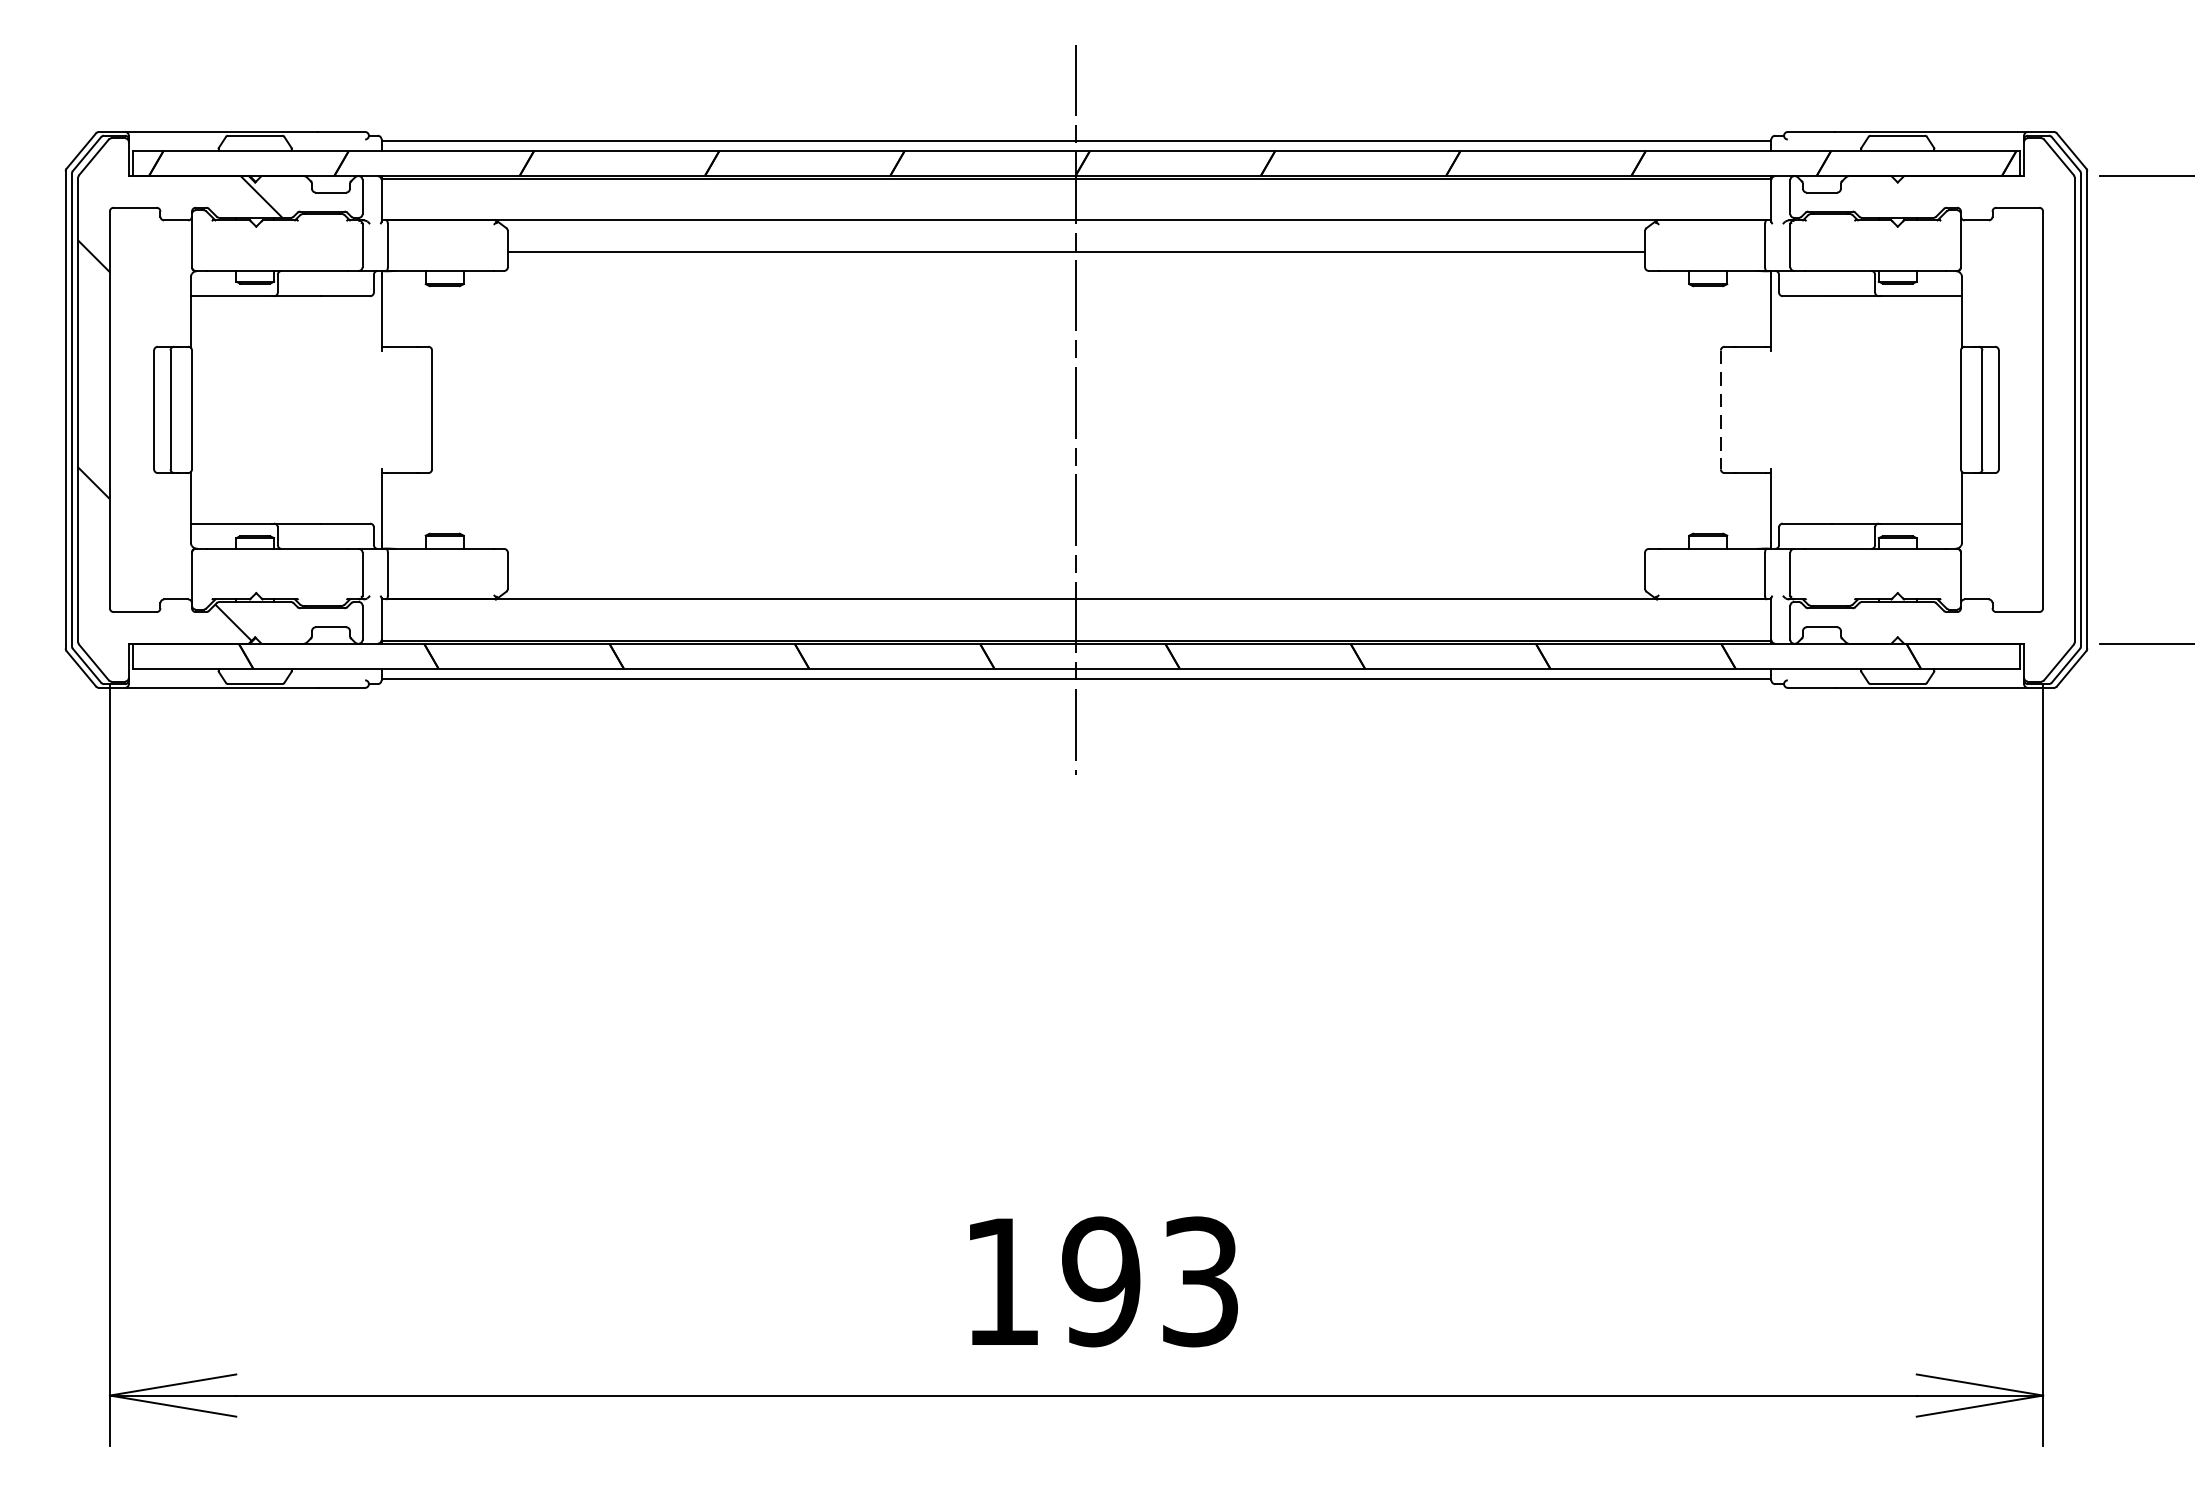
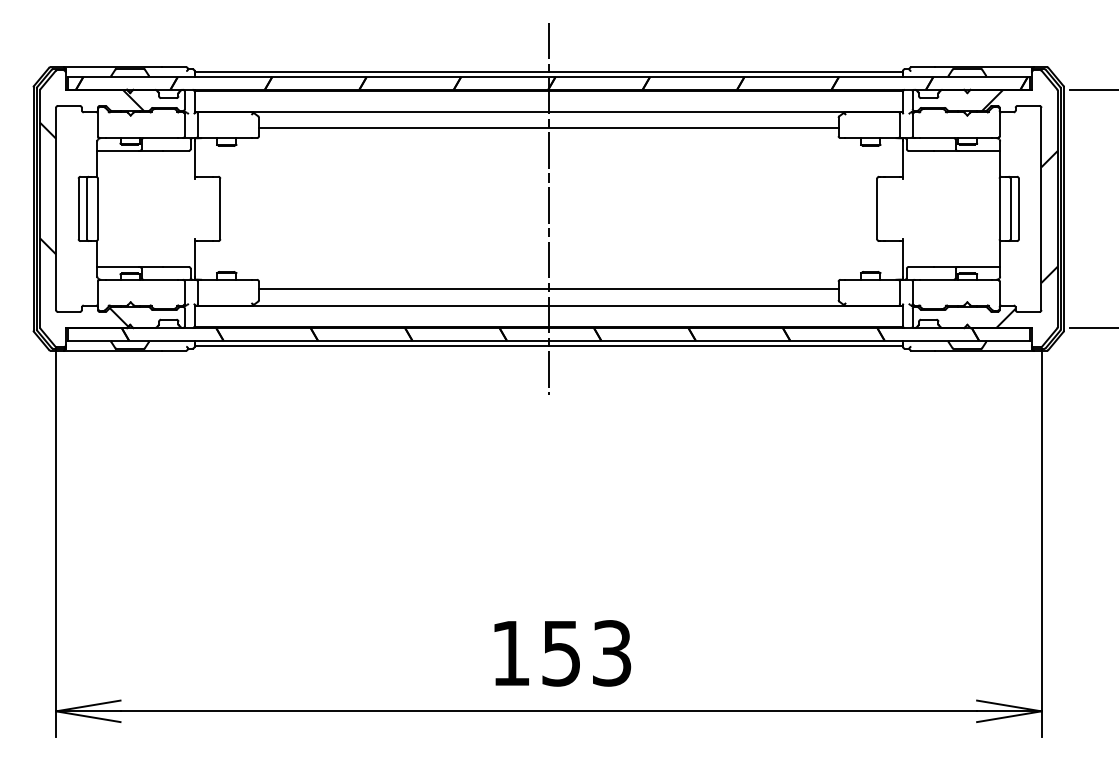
hatch: (1999, 409) -> (1019, 208), added
line: (1721, 410) -> (877, 209), dashed -> solid
line: (1075, 567) -> (548, 289), added
text: (1101, 1282) -> (561, 653), 193 -> 153

